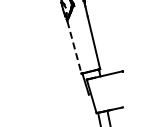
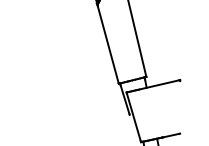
line: (74, 47) -> (108, 44), dashed -> solid

